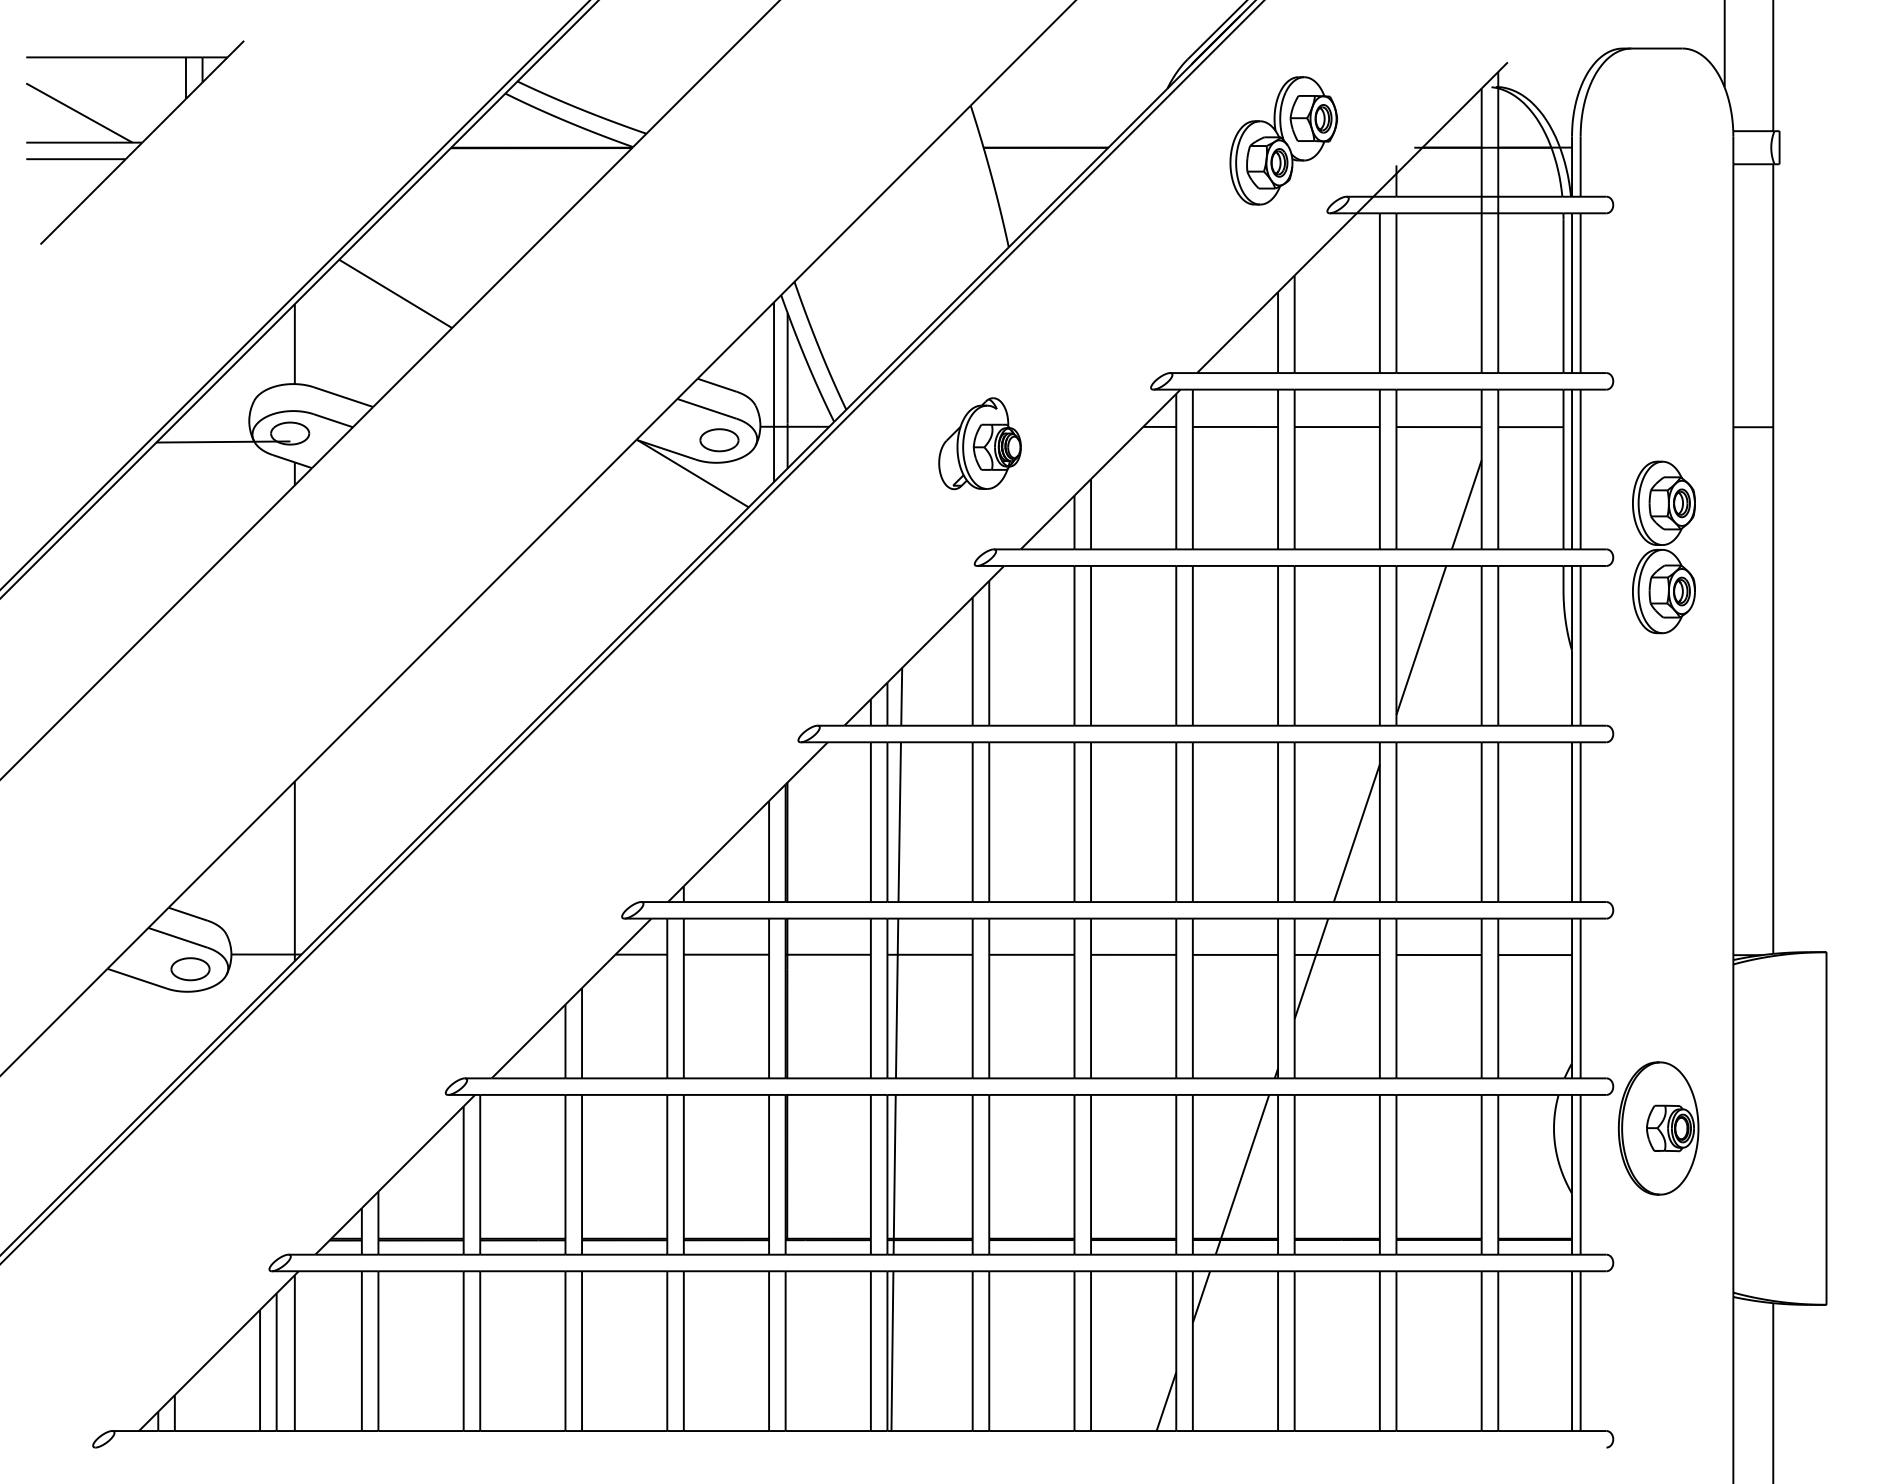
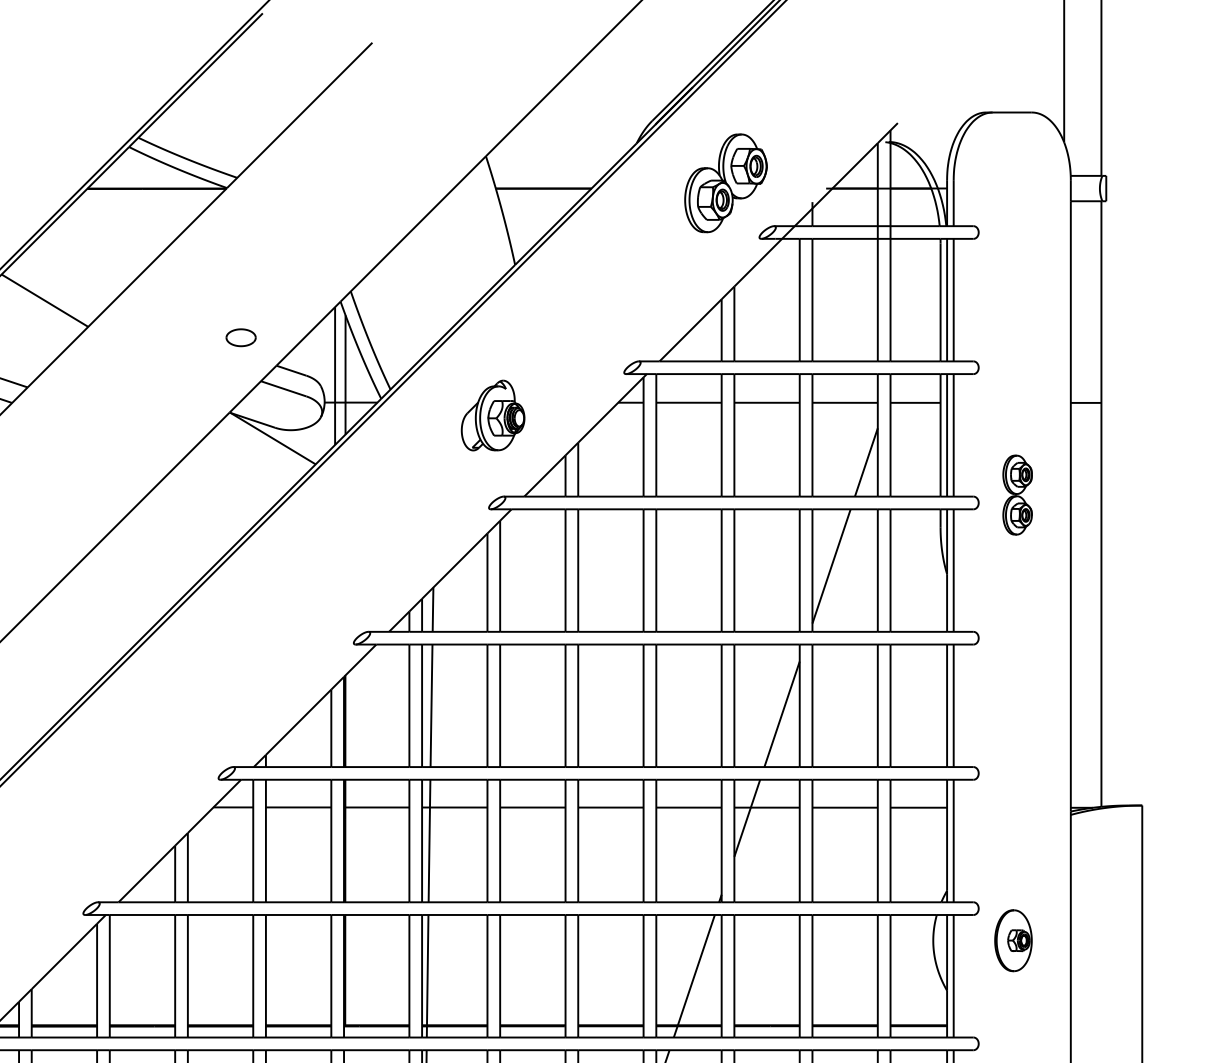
part: (719, 440) -> (241, 337), moved
part: (1663, 547) -> (1017, 495), size x0.6
part: (1658, 1128) -> (1013, 940), size x0.6

